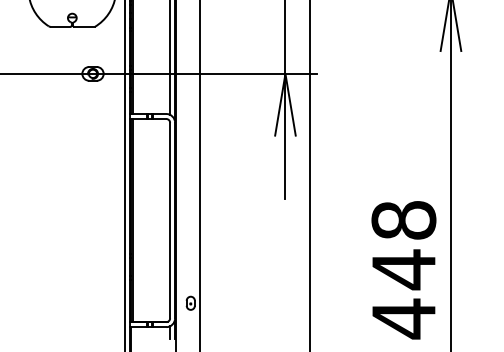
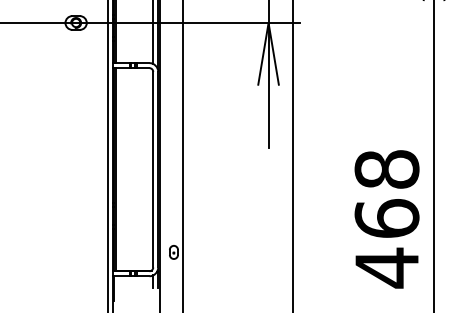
text: (403, 269) -> (386, 218), 448 -> 468

